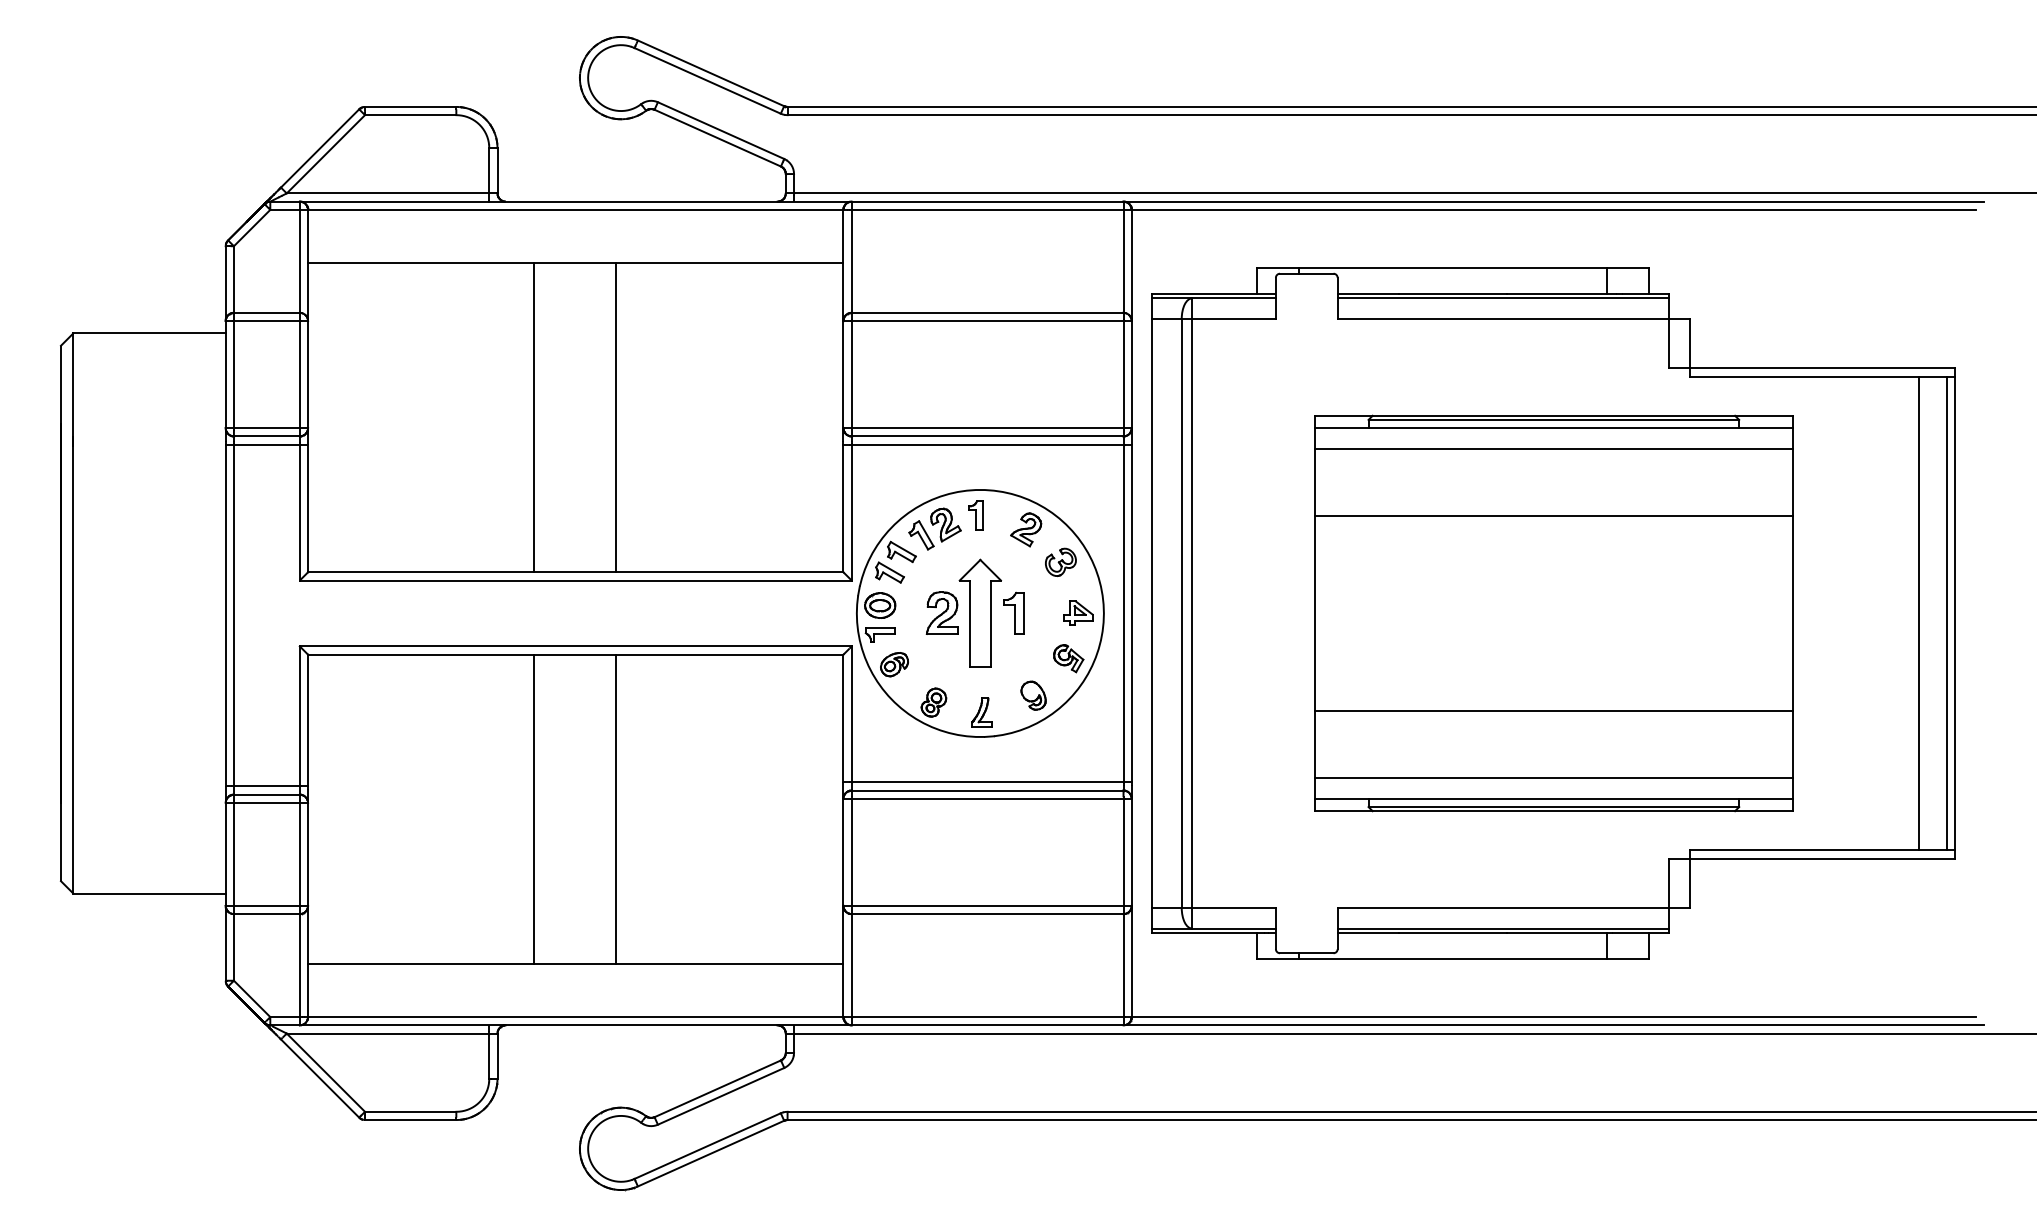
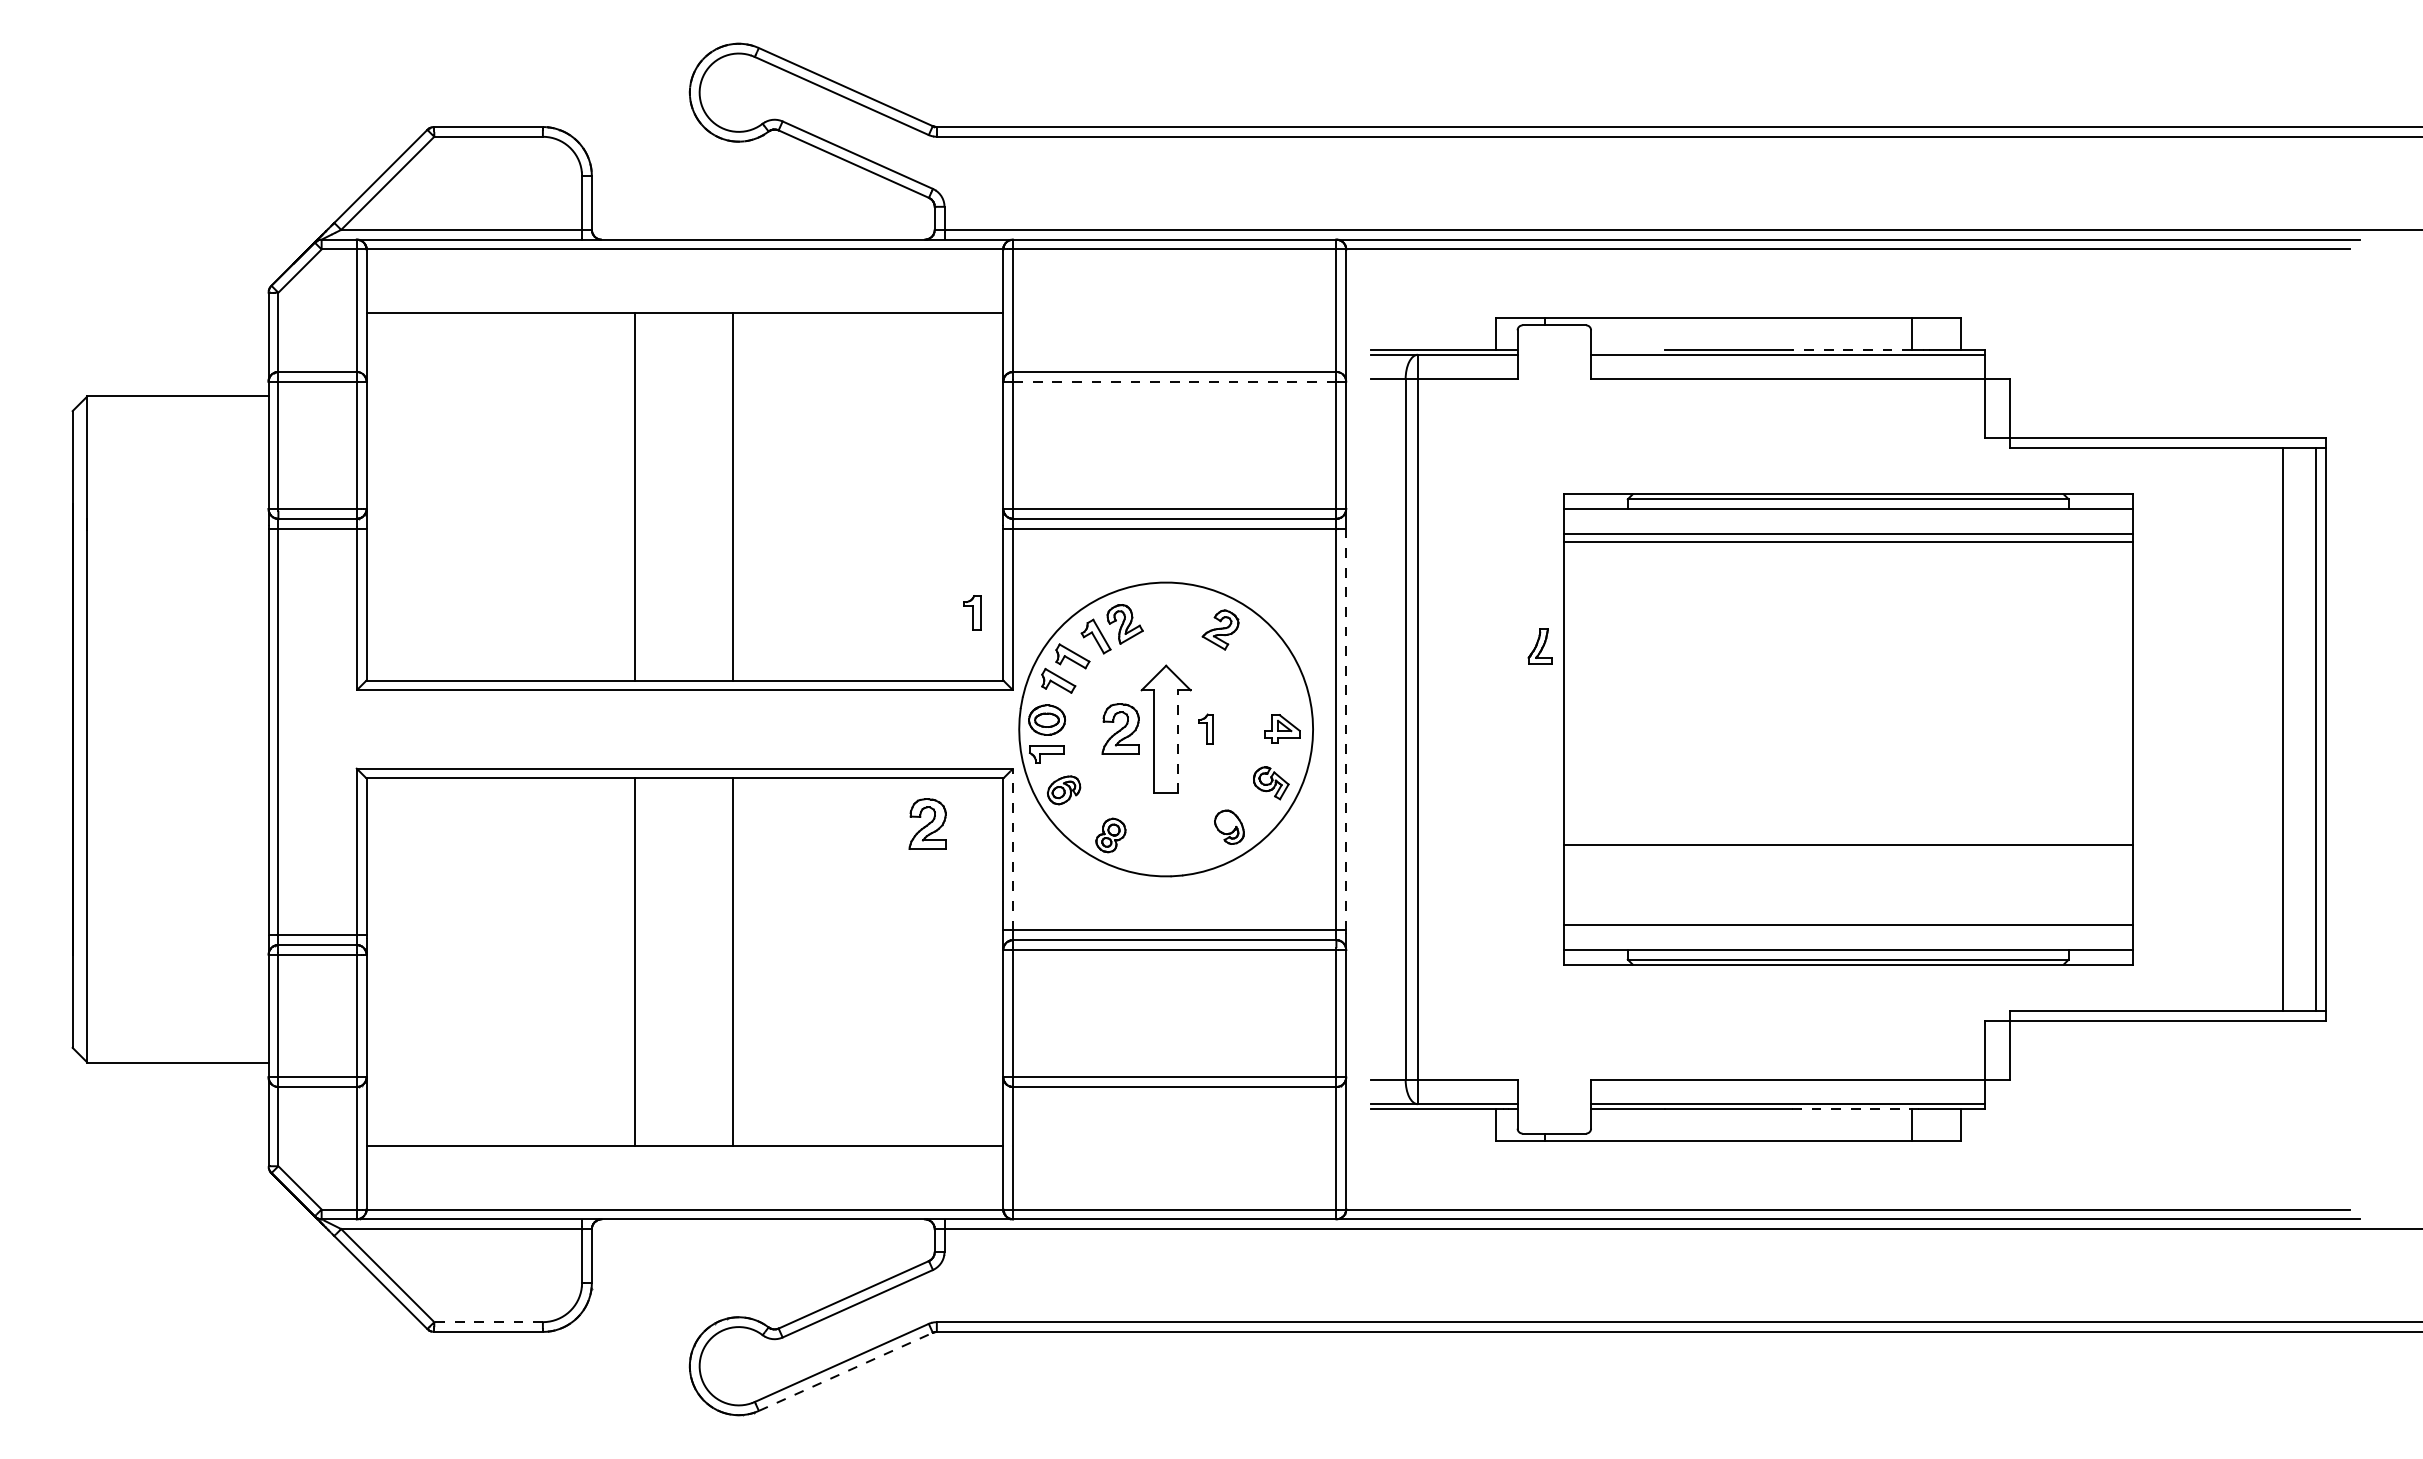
line: (1368, 293) -> (1627, 349), removed
line: (1556, 293) -> (1851, 349), solid -> dashed
line: (987, 320) -> (1174, 381), solid -> dashed
part: (975, 515) -> (972, 612), moved
line: (1553, 516) -> (1847, 542), moved
part: (1060, 562) -> (1261, 668), removed
part: (1013, 612) -> (1205, 728), size x0.6
line: (1132, 613) -> (1346, 729), solid -> dashed
line: (1152, 613) -> (1370, 729), removed
line: (990, 623) -> (1178, 741), solid -> dashed
part: (779, 692) -> (927, 823), added
part: (981, 712) -> (1539, 646), moved
line: (852, 714) -> (1013, 849), solid -> dashed
line: (1557, 933) -> (1852, 1109), solid -> dashed
line: (410, 1112) -> (488, 1322), solid -> dashed
line: (711, 1153) -> (846, 1371), solid -> dashed

